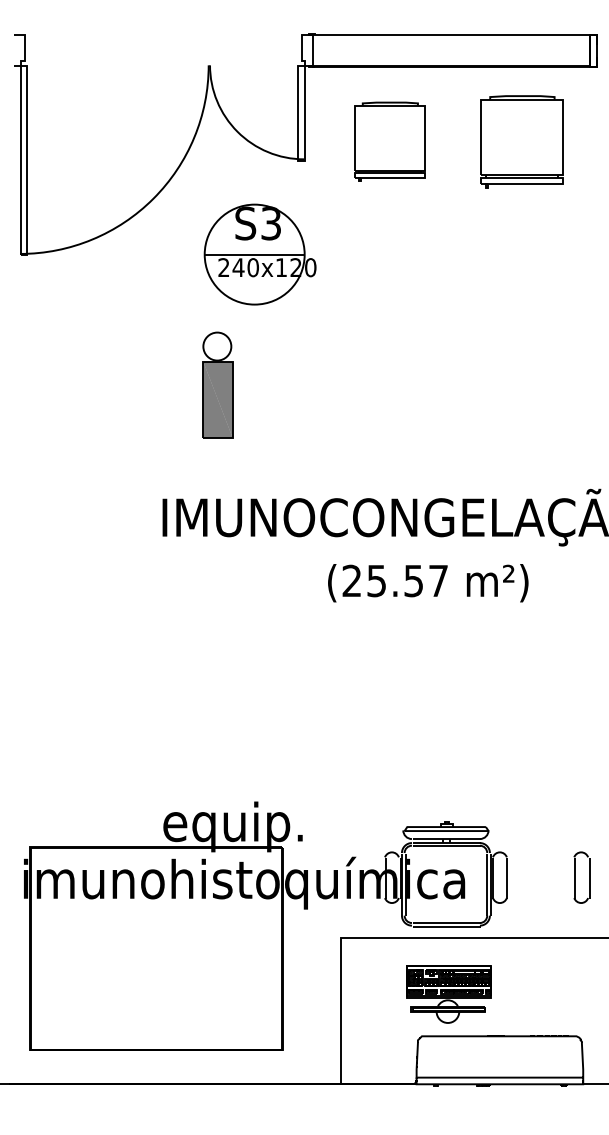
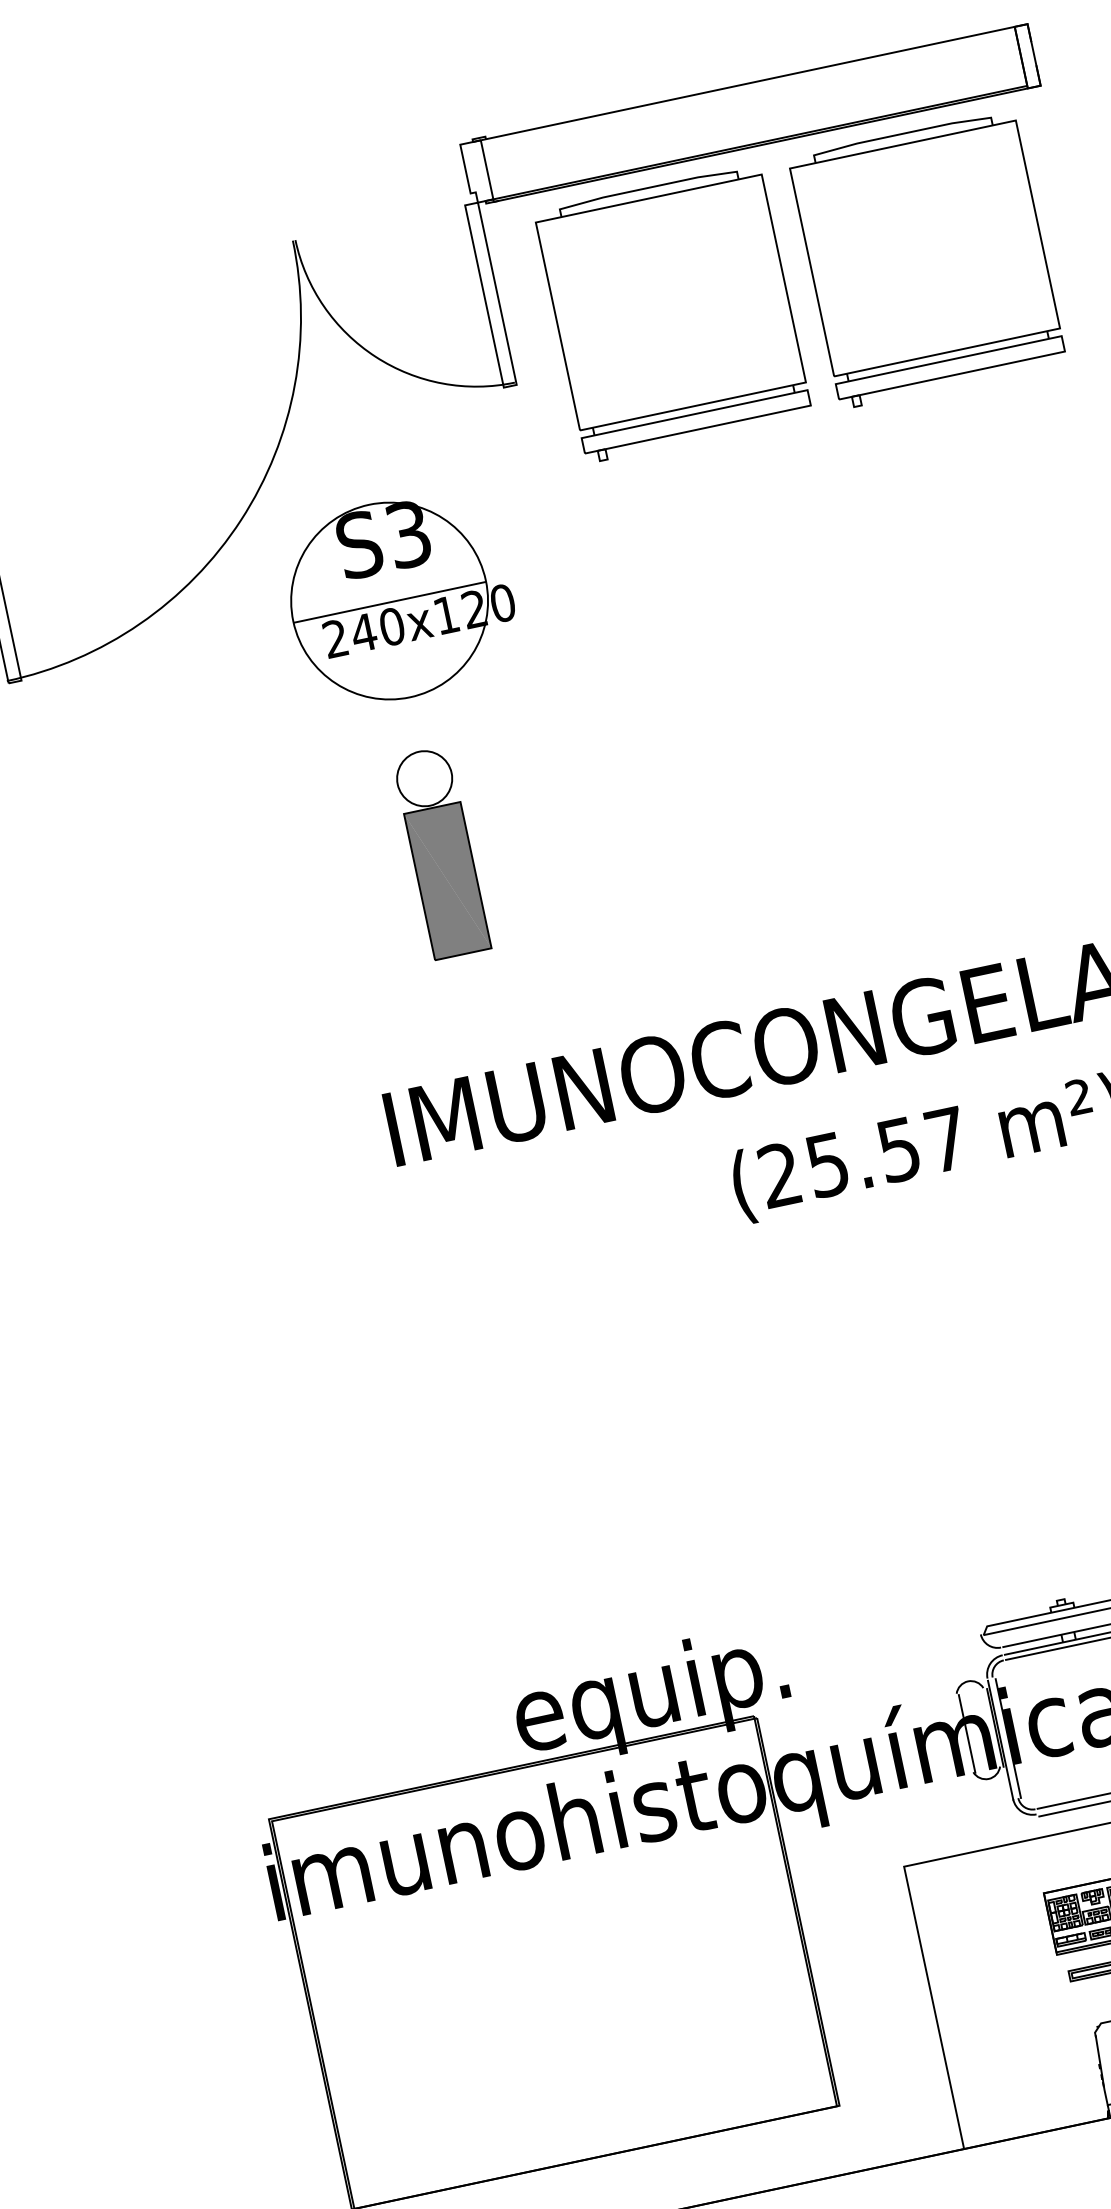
part: (389, 141) -> (672, 313), size x1.67
part: (521, 141) -> (926, 259), size x1.43
part: (259, 254) -> (398, 598), moved

